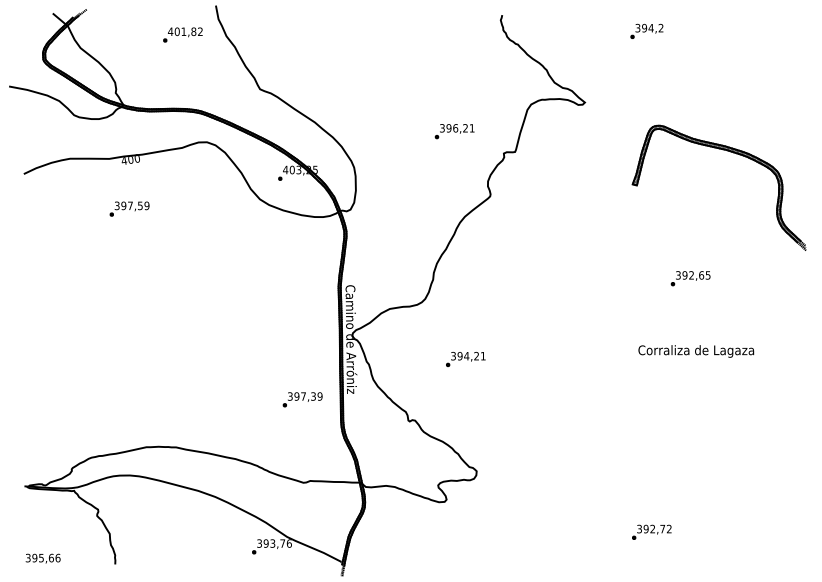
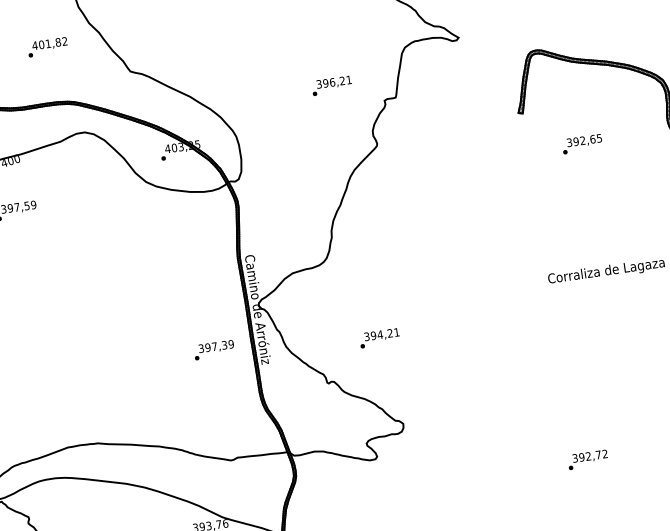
text: (182, 34) -> (47, 46), moved
text: (690, 278) -> (582, 144), moved
text: (465, 359) -> (379, 338), moved
text: (302, 399) -> (214, 349), moved

